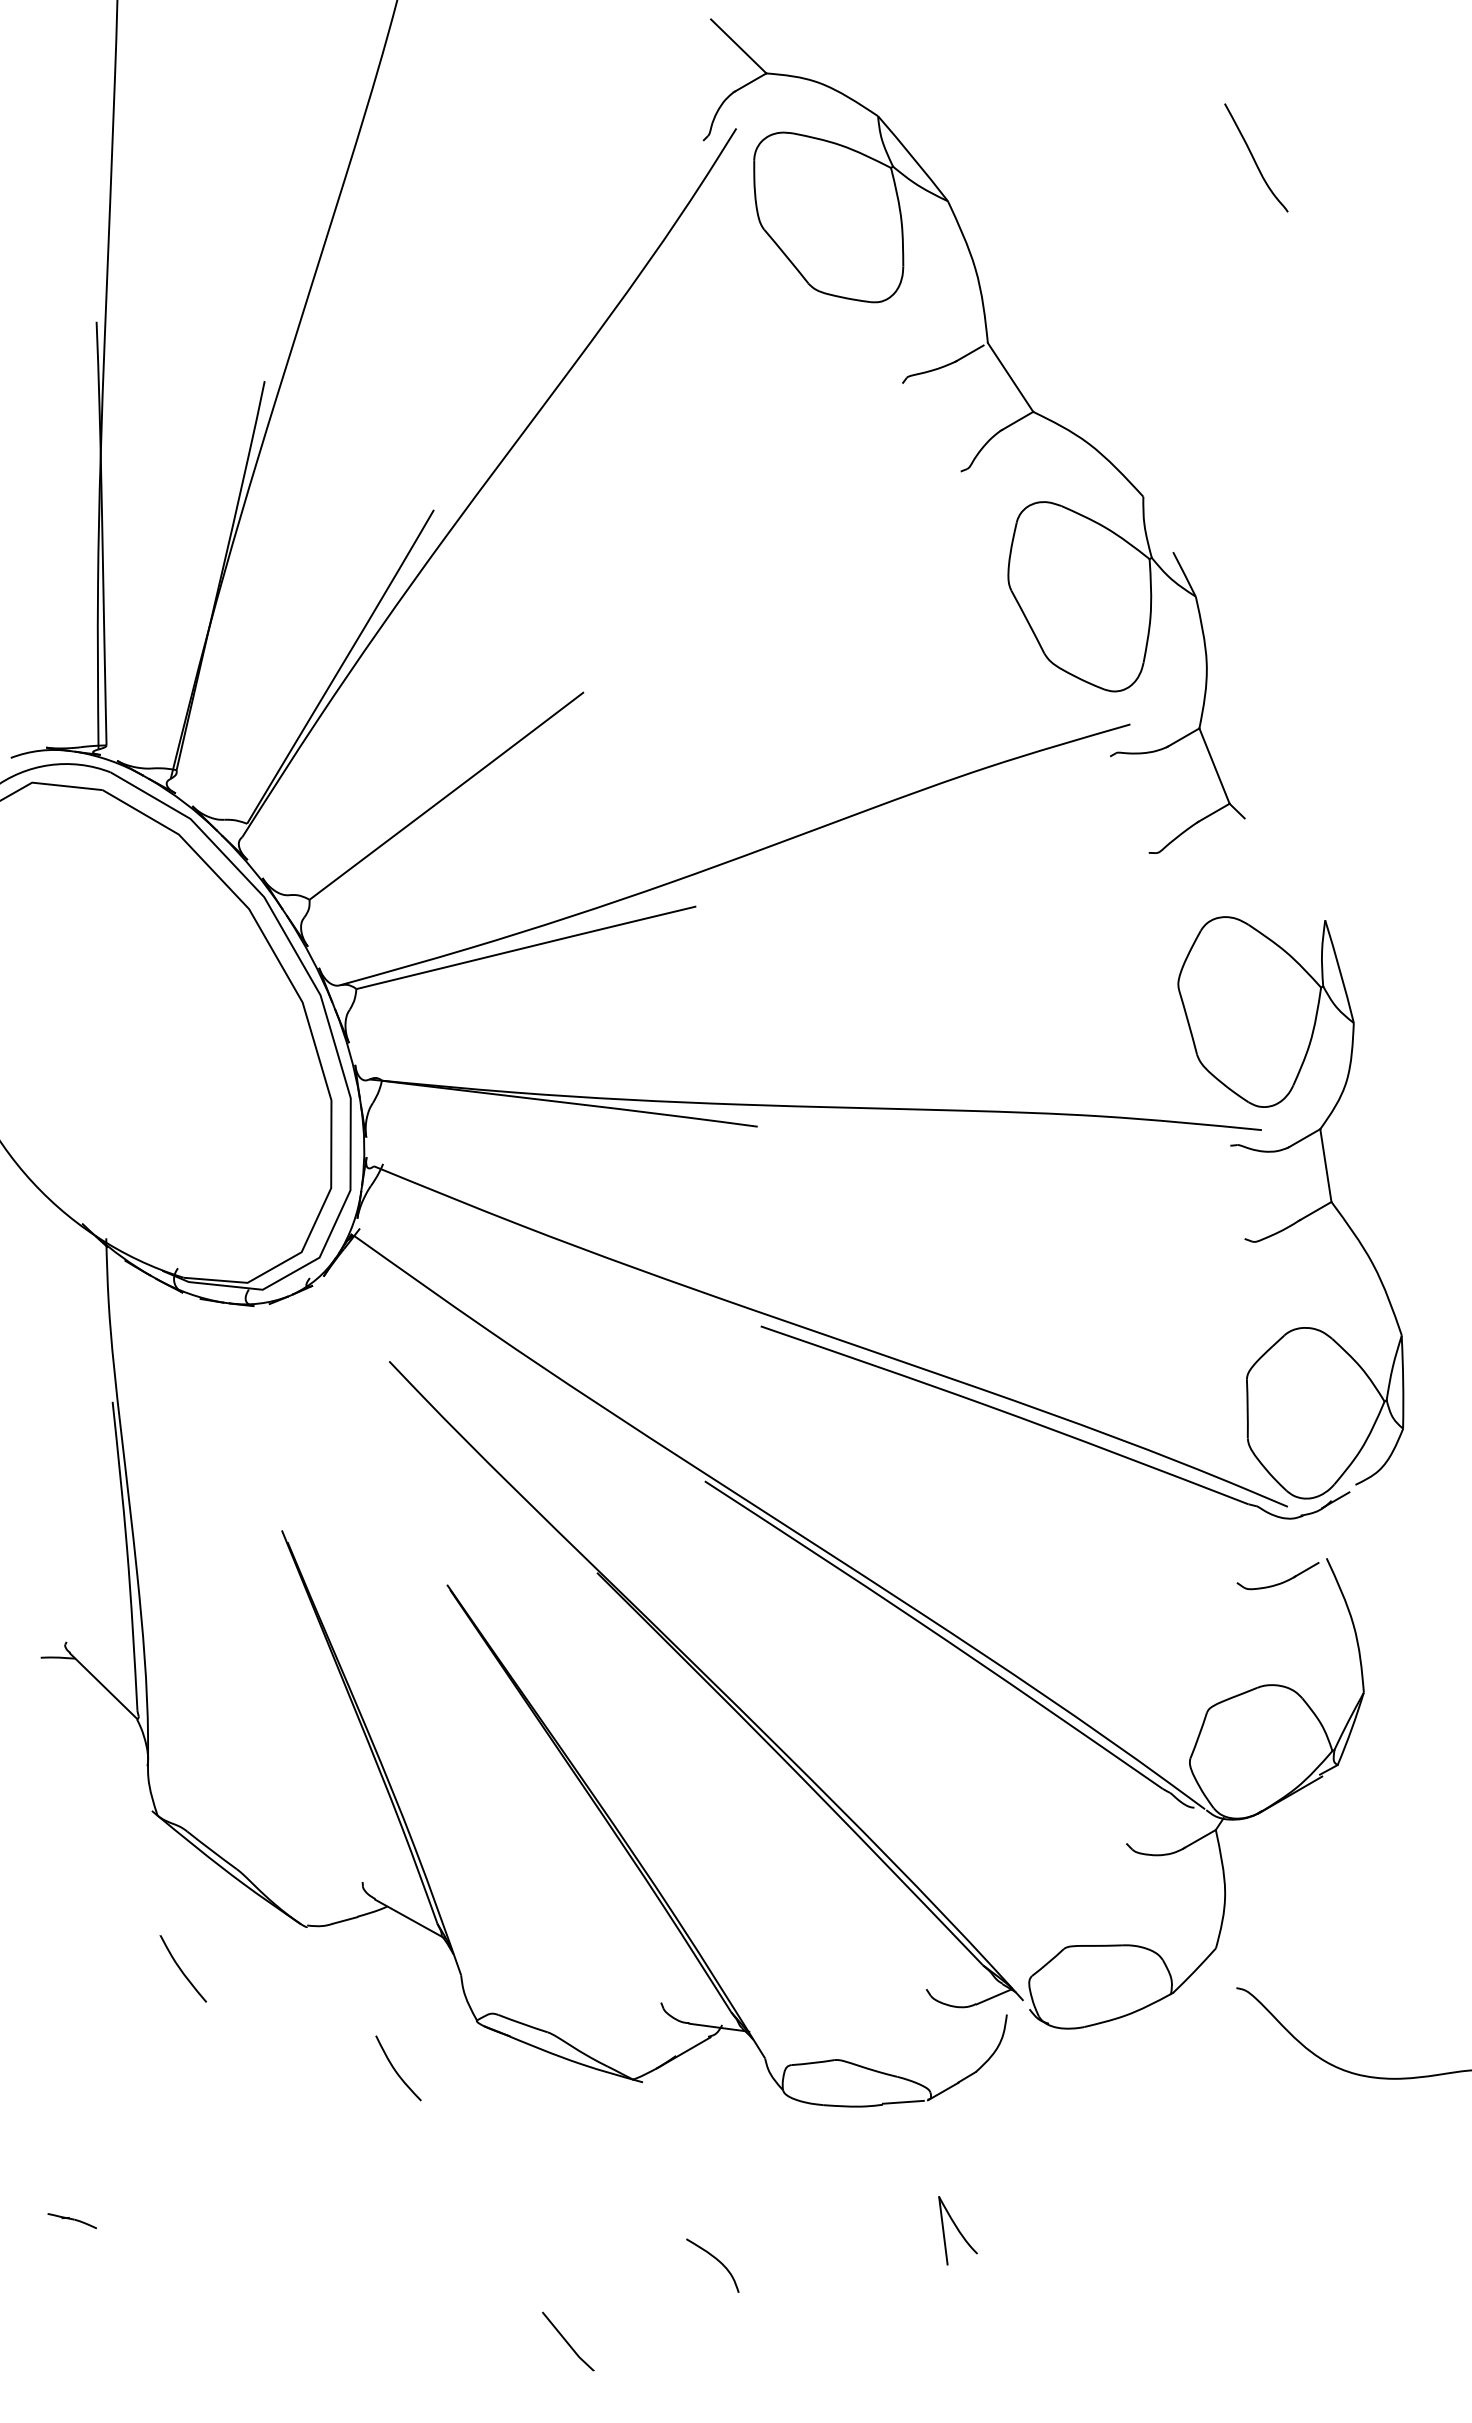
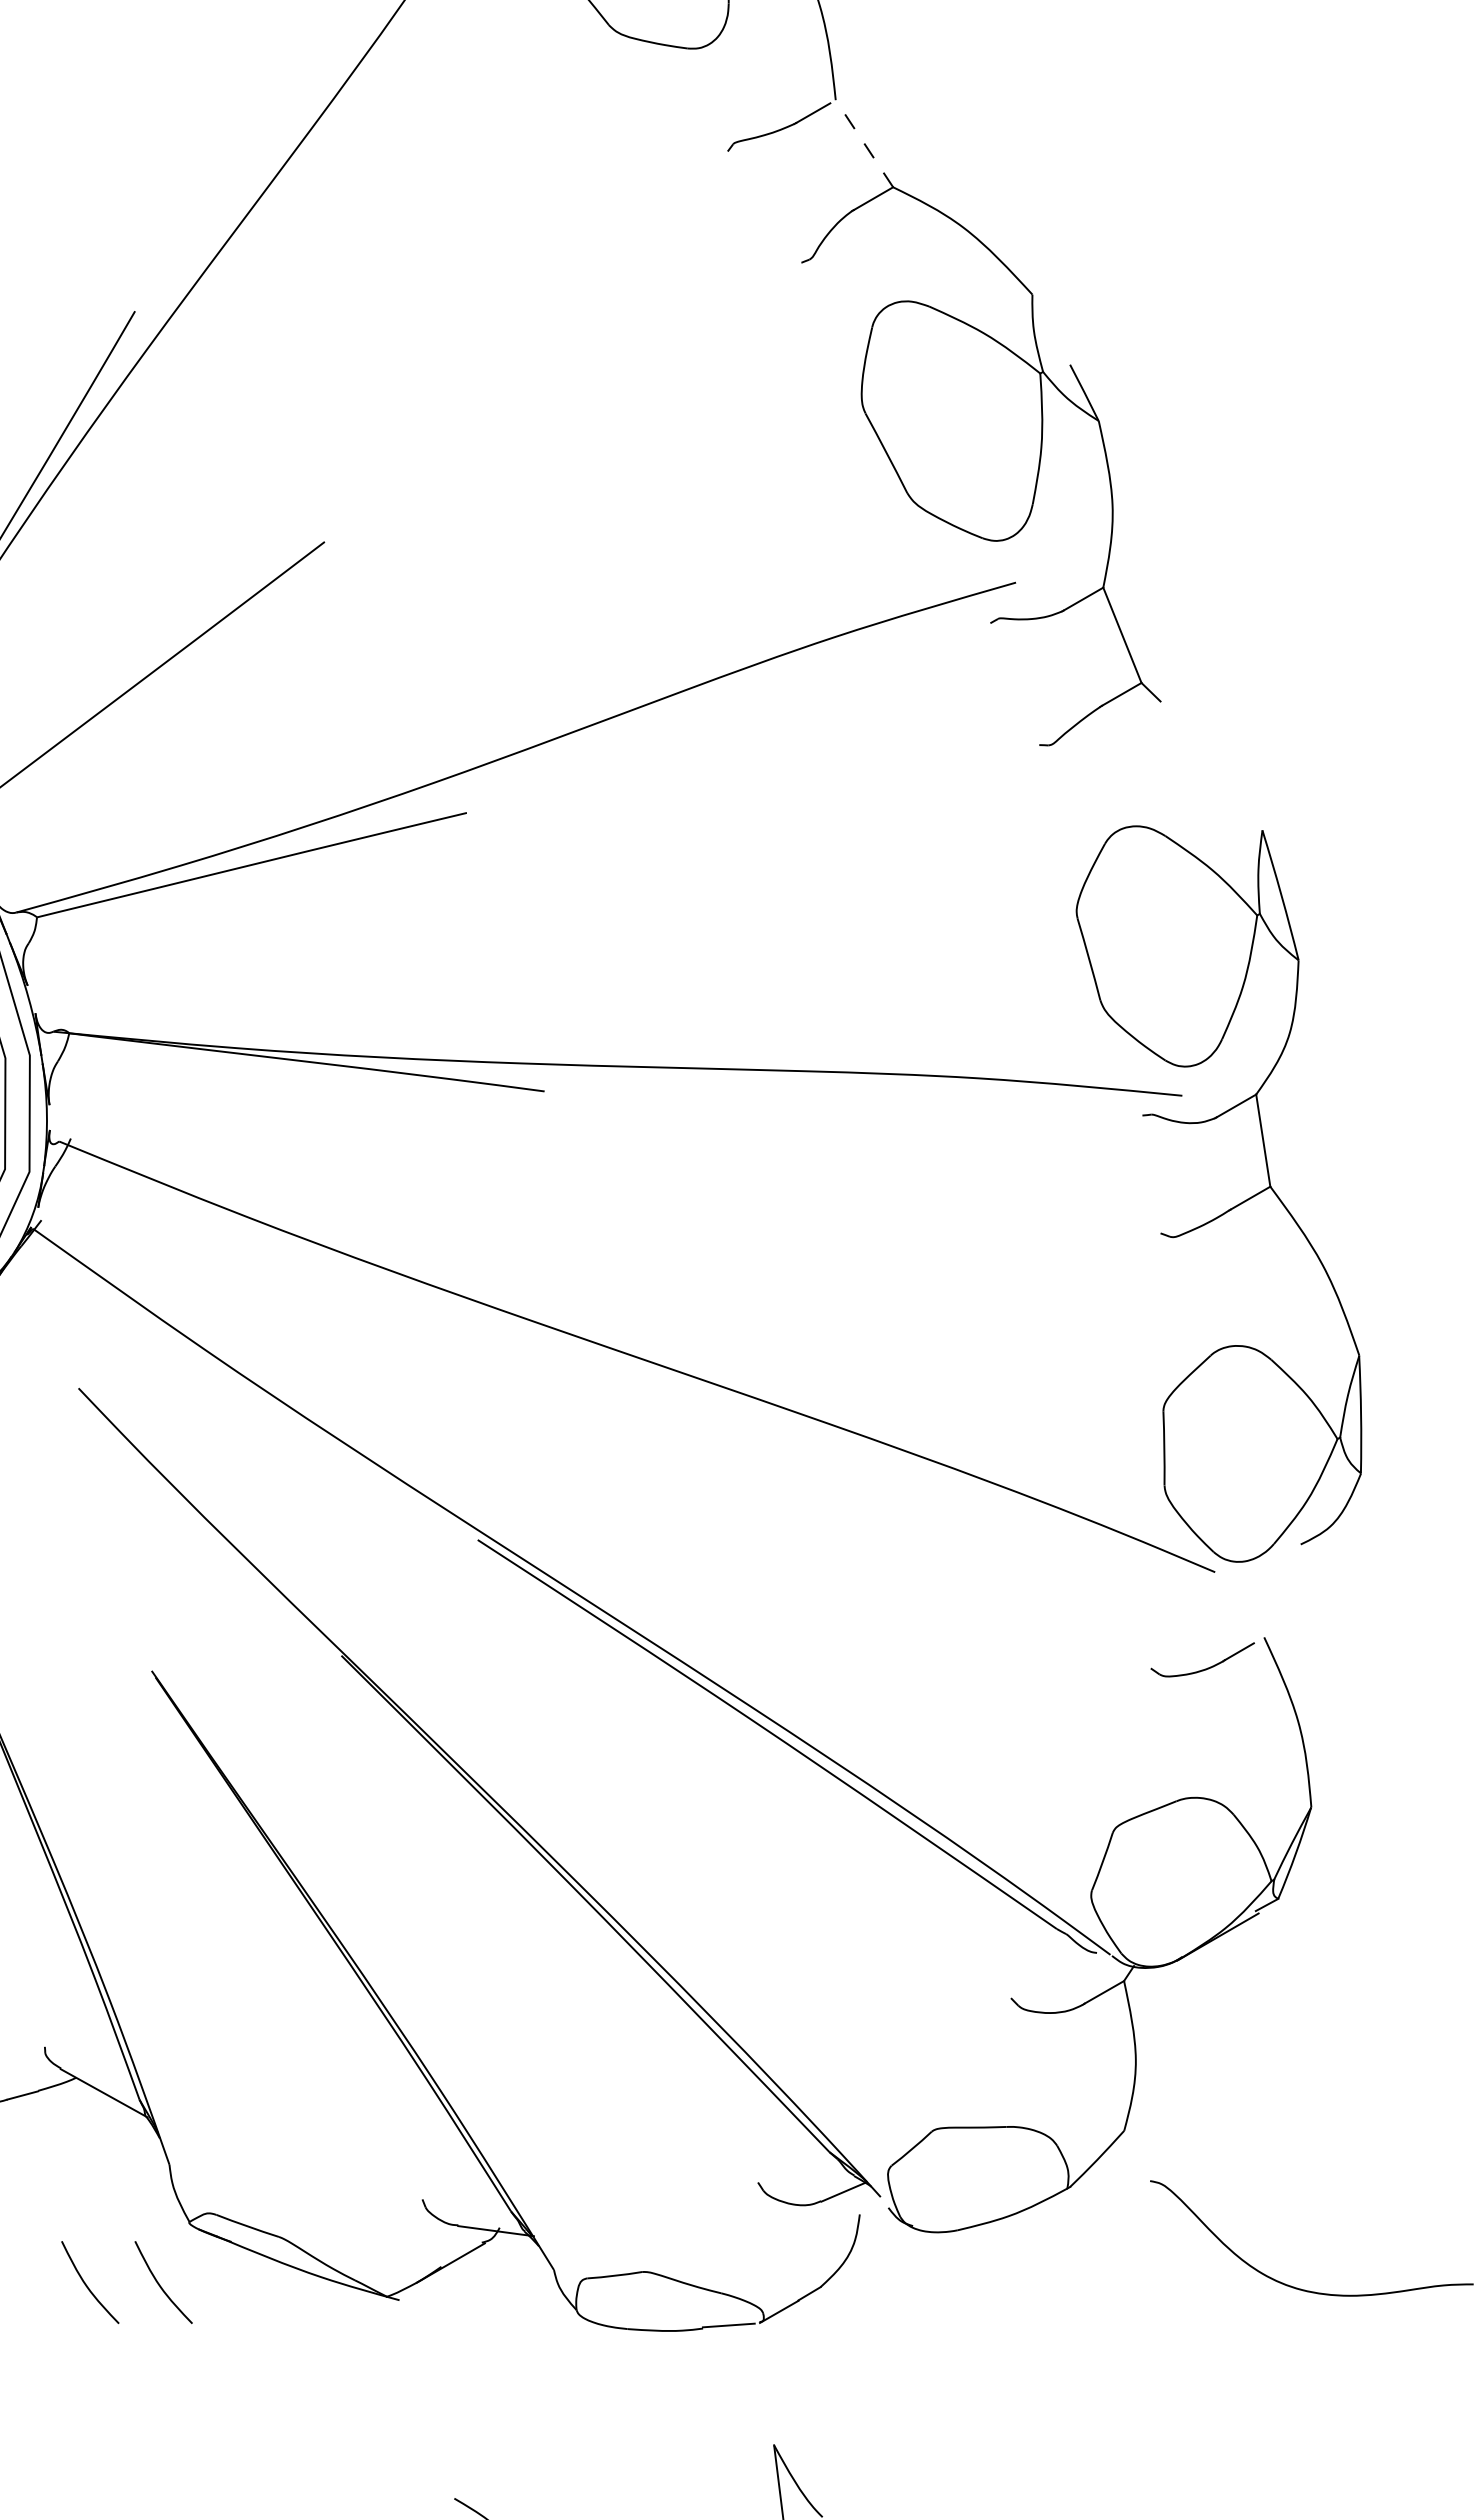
line: (1010, 377) -> (864, 143), solid -> dashed
part: (1052, 1428) -> (917, 1473), removed
curve: (454, 2070) -> (161, 2285), added

